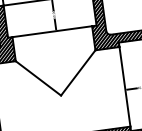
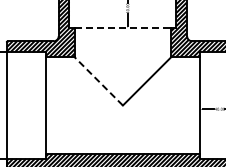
line: (52, 31) -> (123, 28), solid -> dashed
line: (38, 78) -> (98, 81), solid -> dashed

